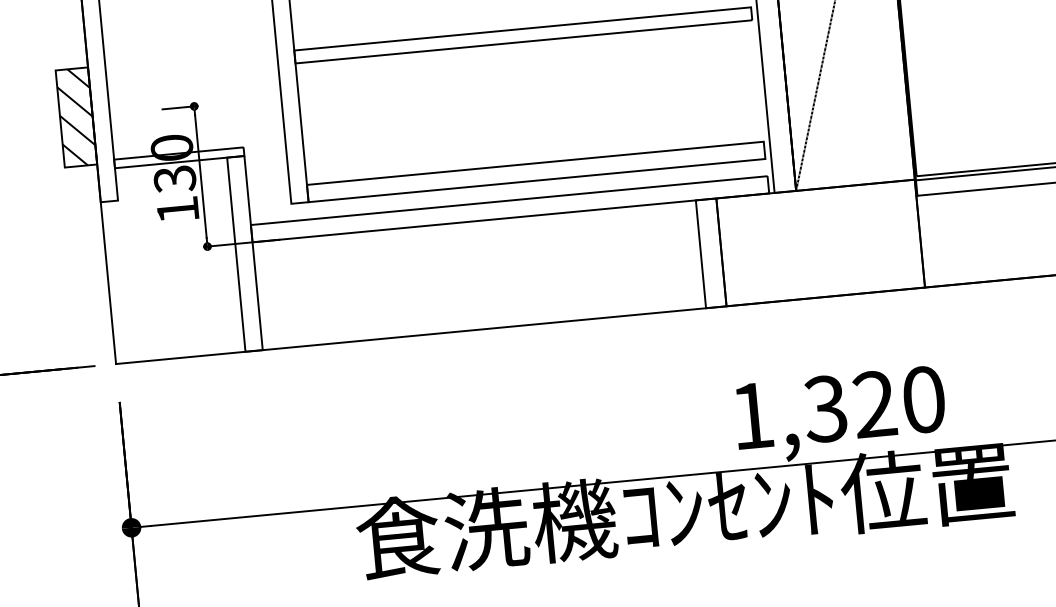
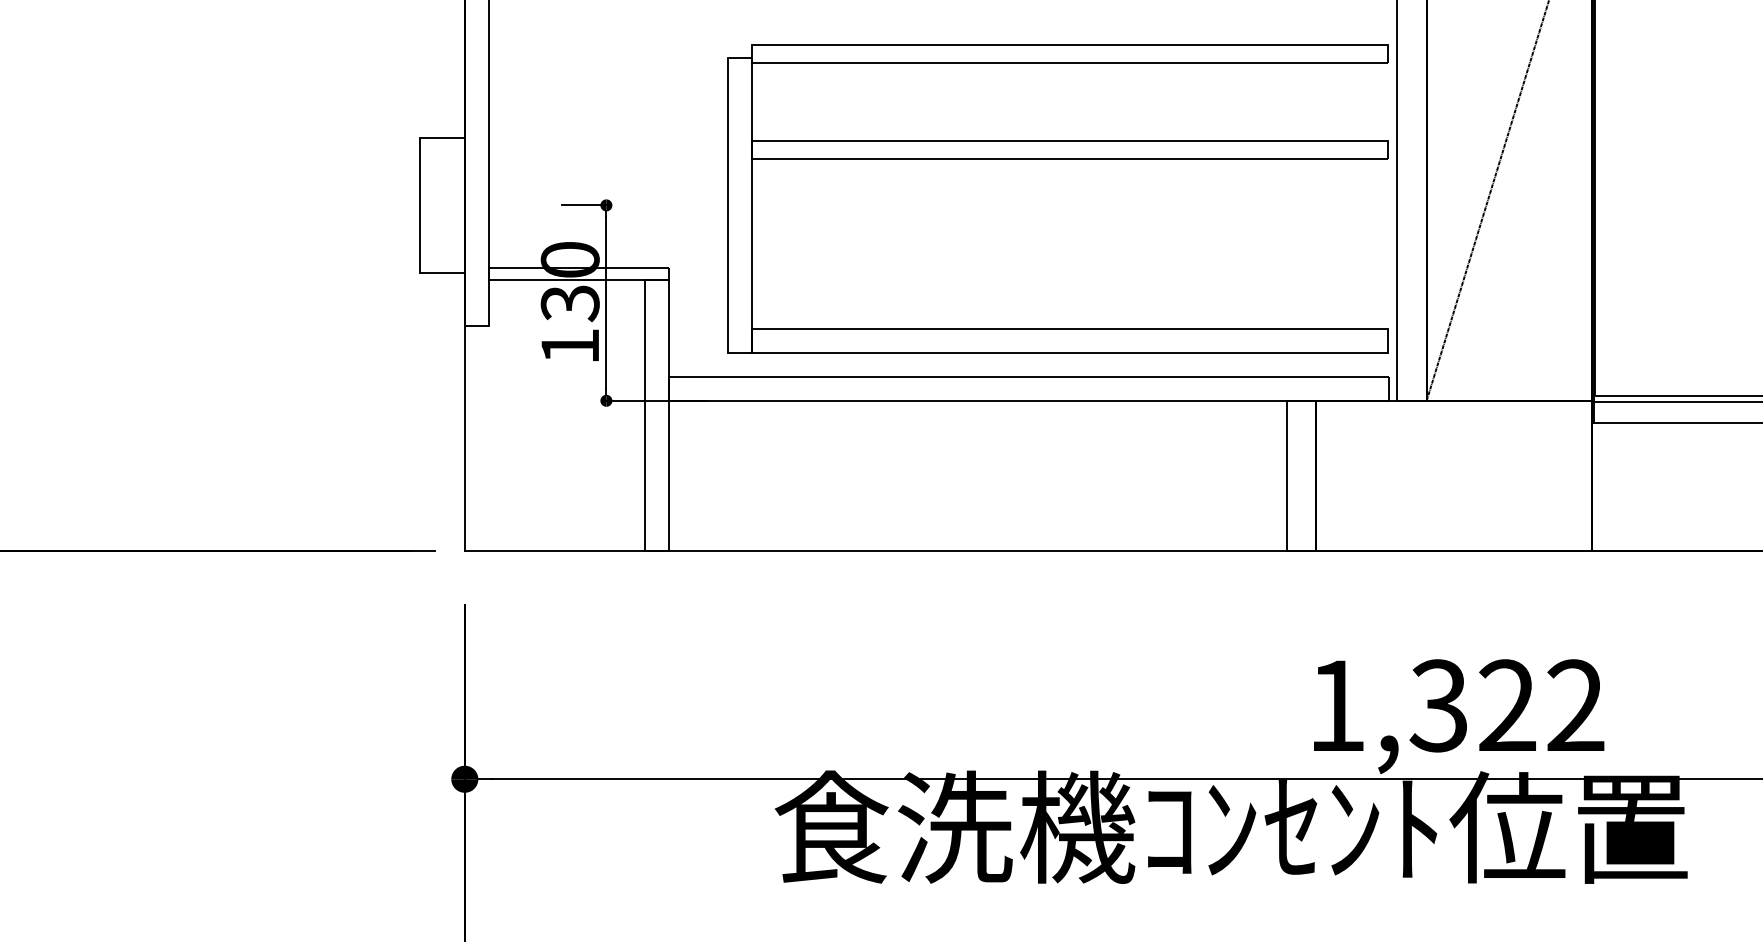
hatch: (75, 116) -> (441, 204), removed
text: (923, 399) -> (1575, 705), 1,320 -> 1,322

